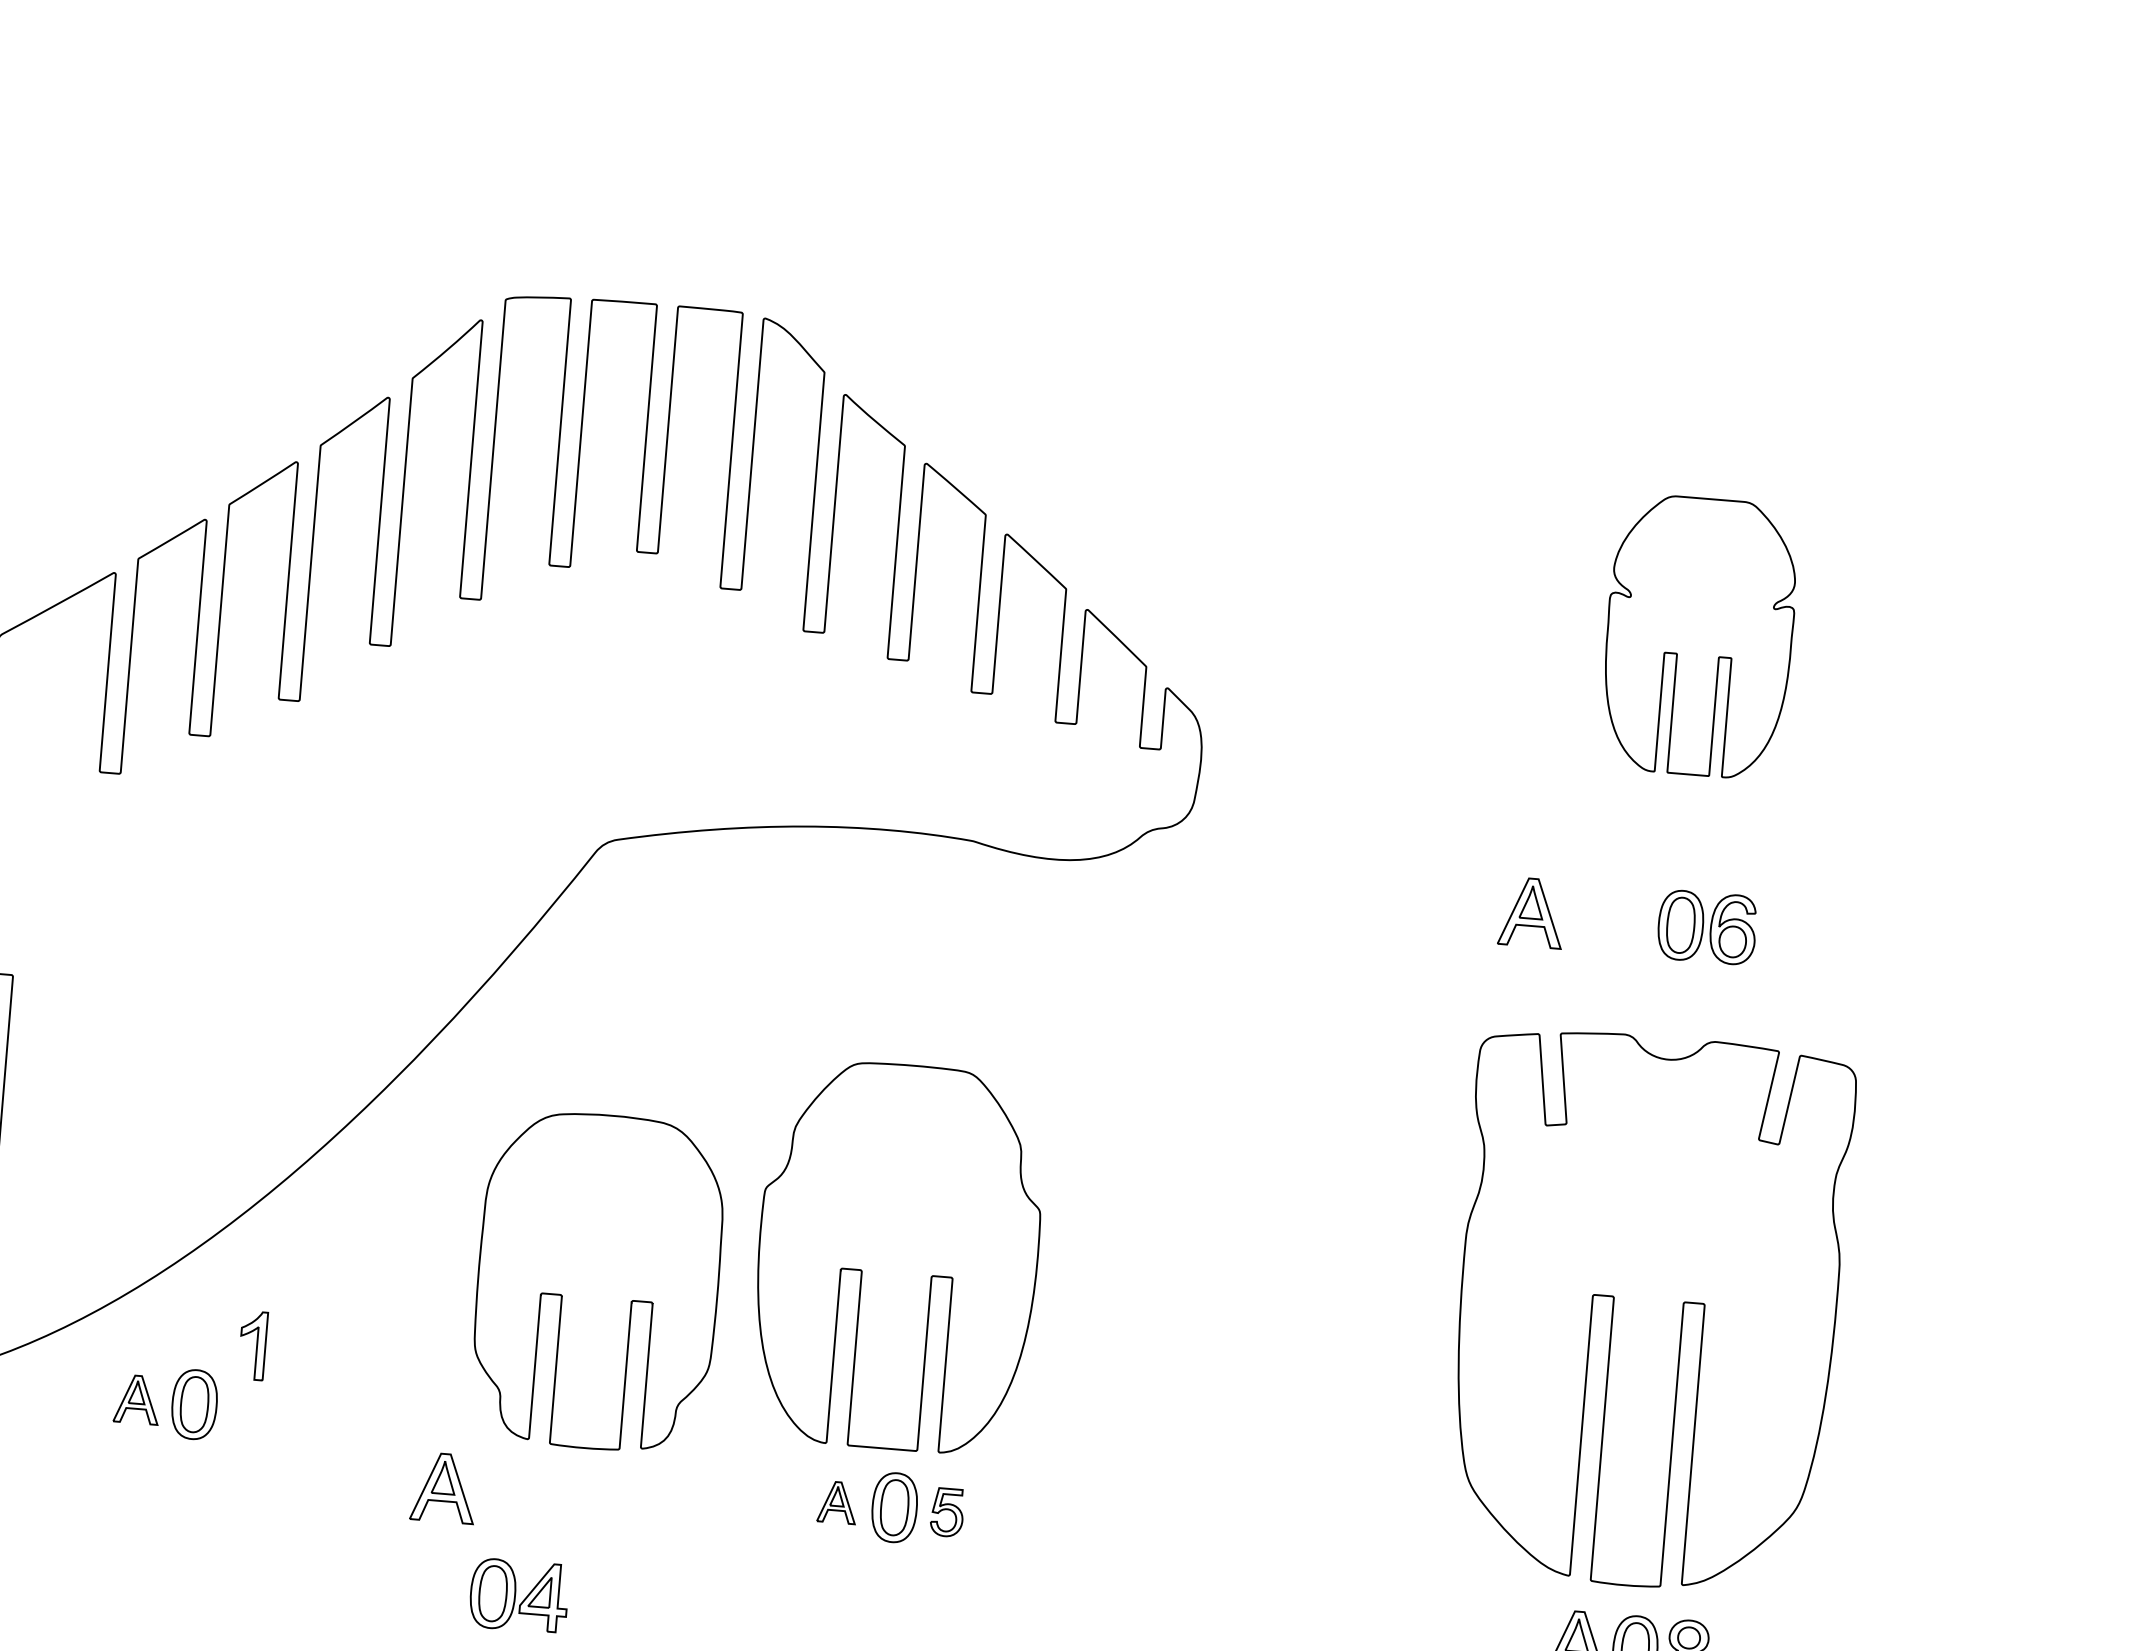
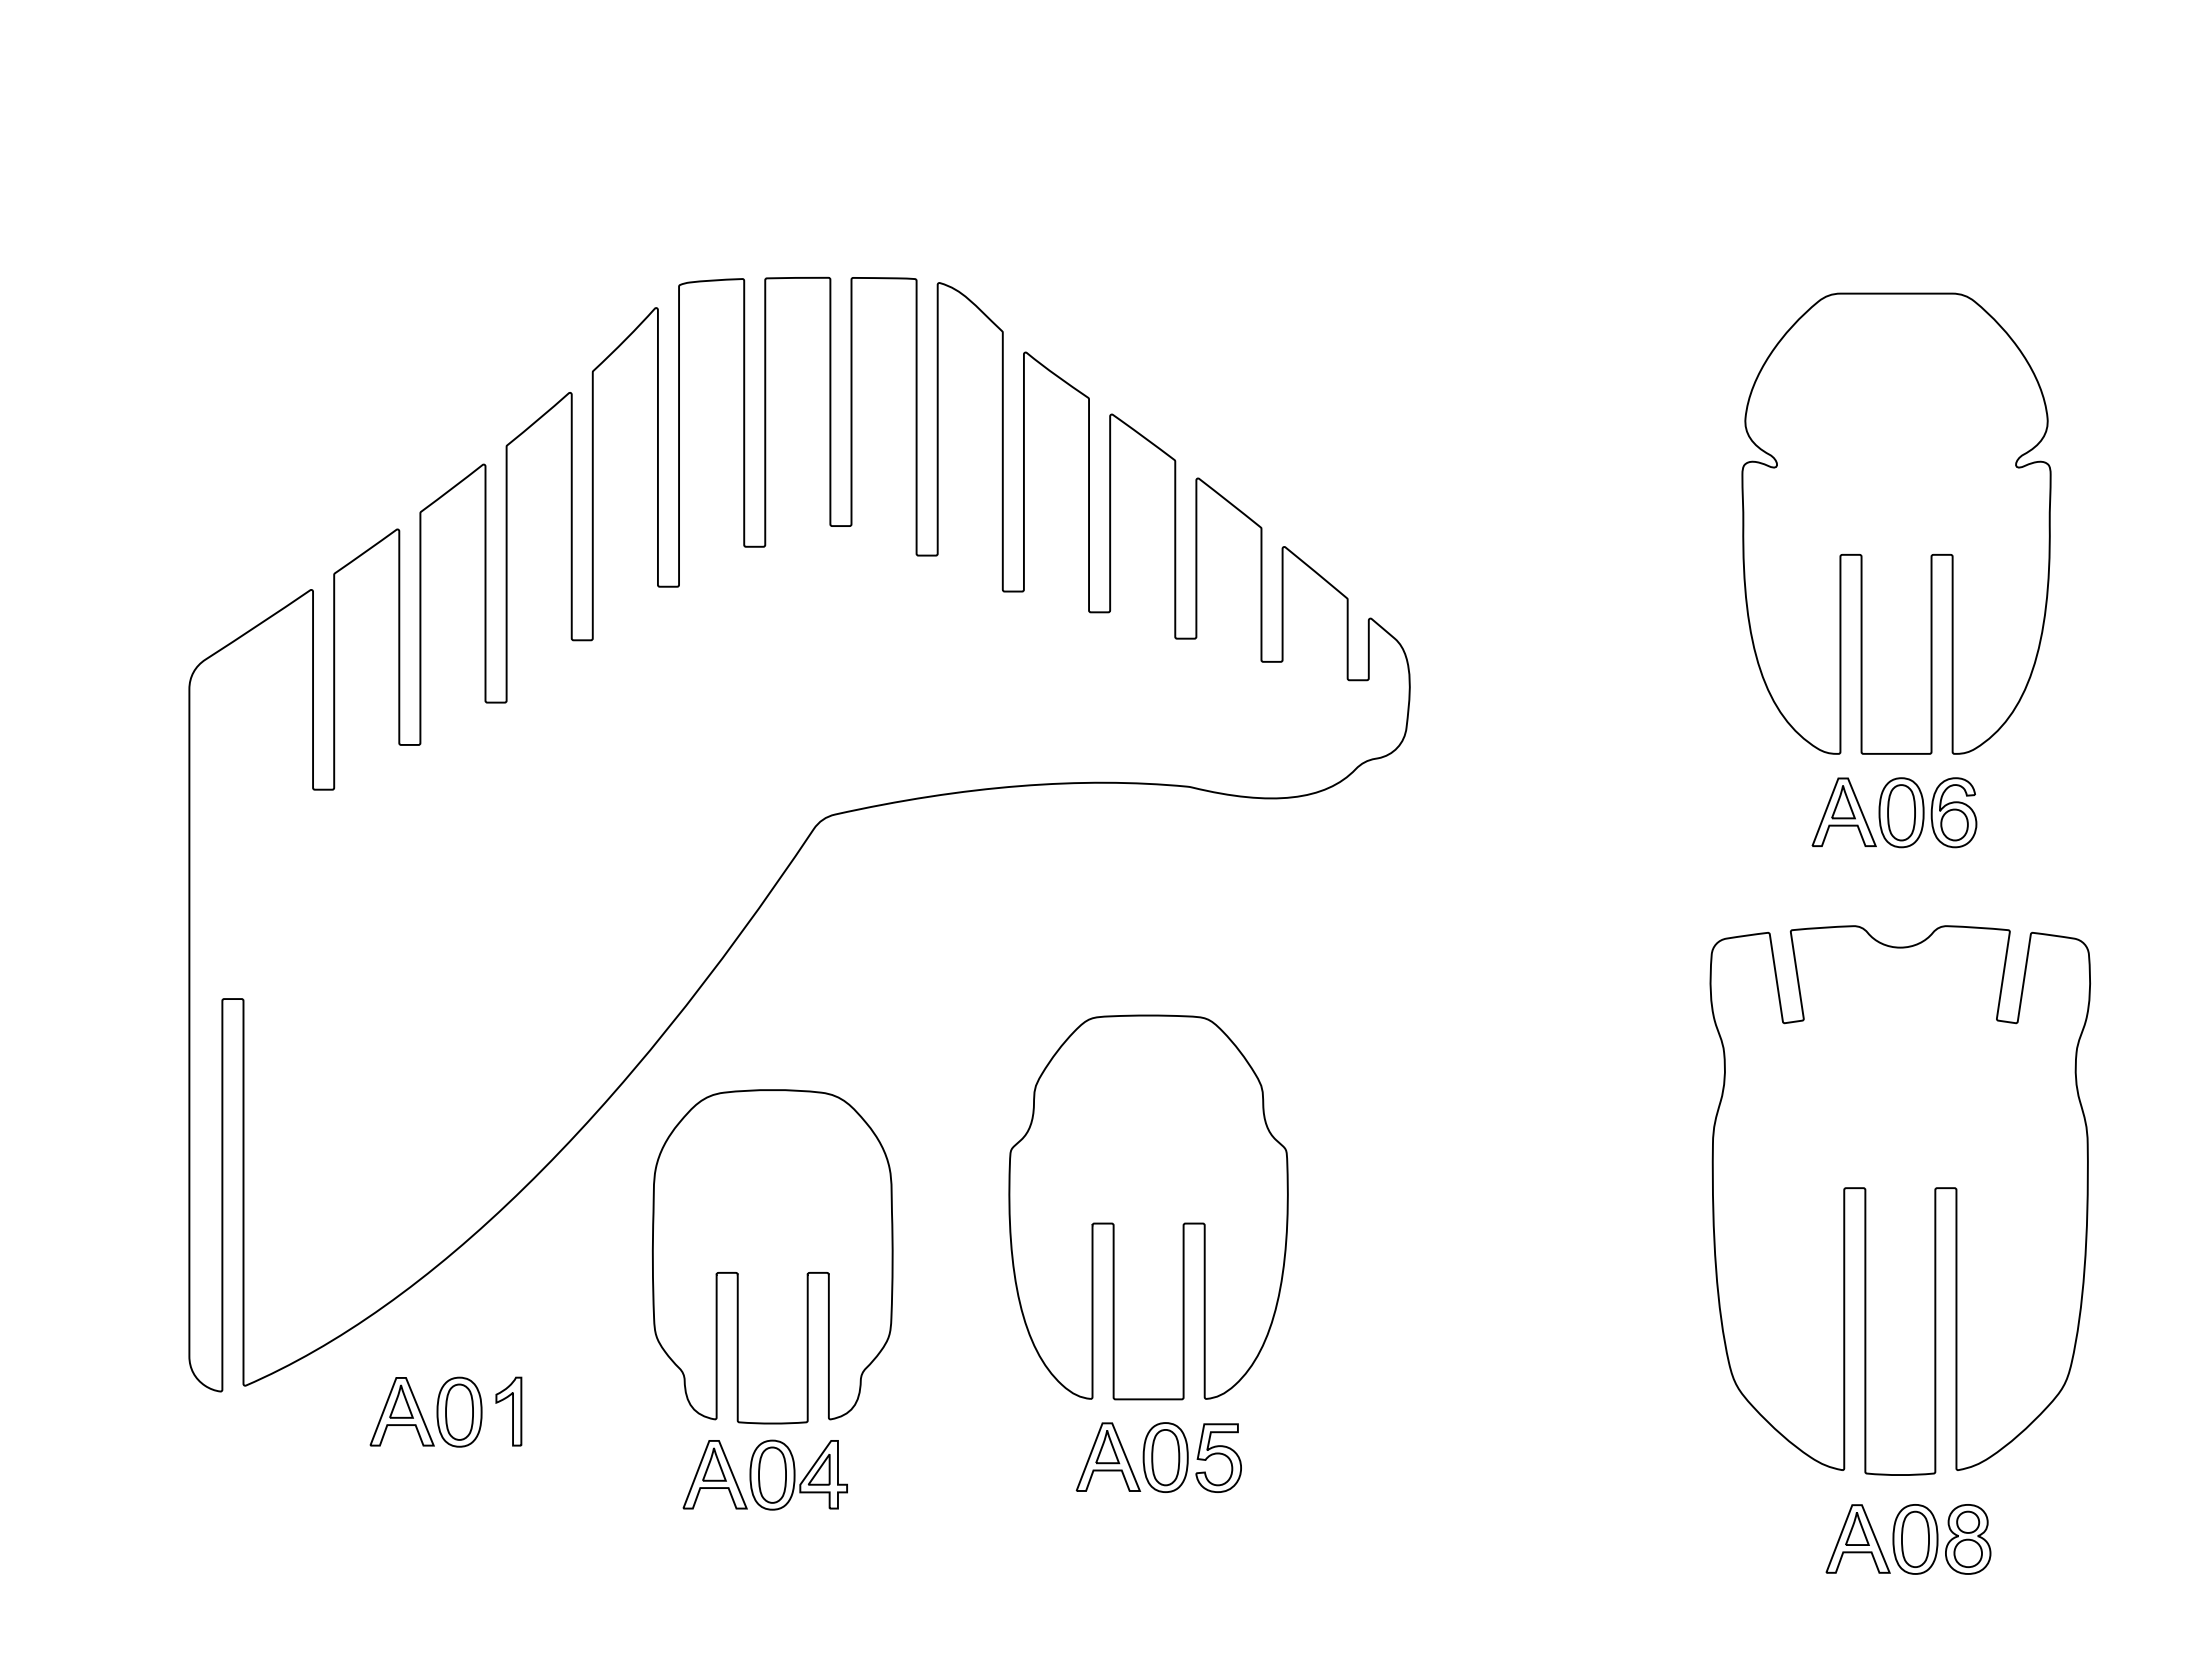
part: (1699, 636) -> (1896, 523), size x1.67
part: (1531, 911) -> (1843, 811), moved
part: (597, 1281) -> (772, 1256), moved
part: (252, 1345) -> (508, 1411), moved
part: (136, 1399) -> (401, 1411), size x1.43
part: (837, 1501) -> (1108, 1456), size x1.67
part: (947, 1511) -> (1218, 1457), size x1.43
part: (519, 1595) -> (798, 1474), moved

